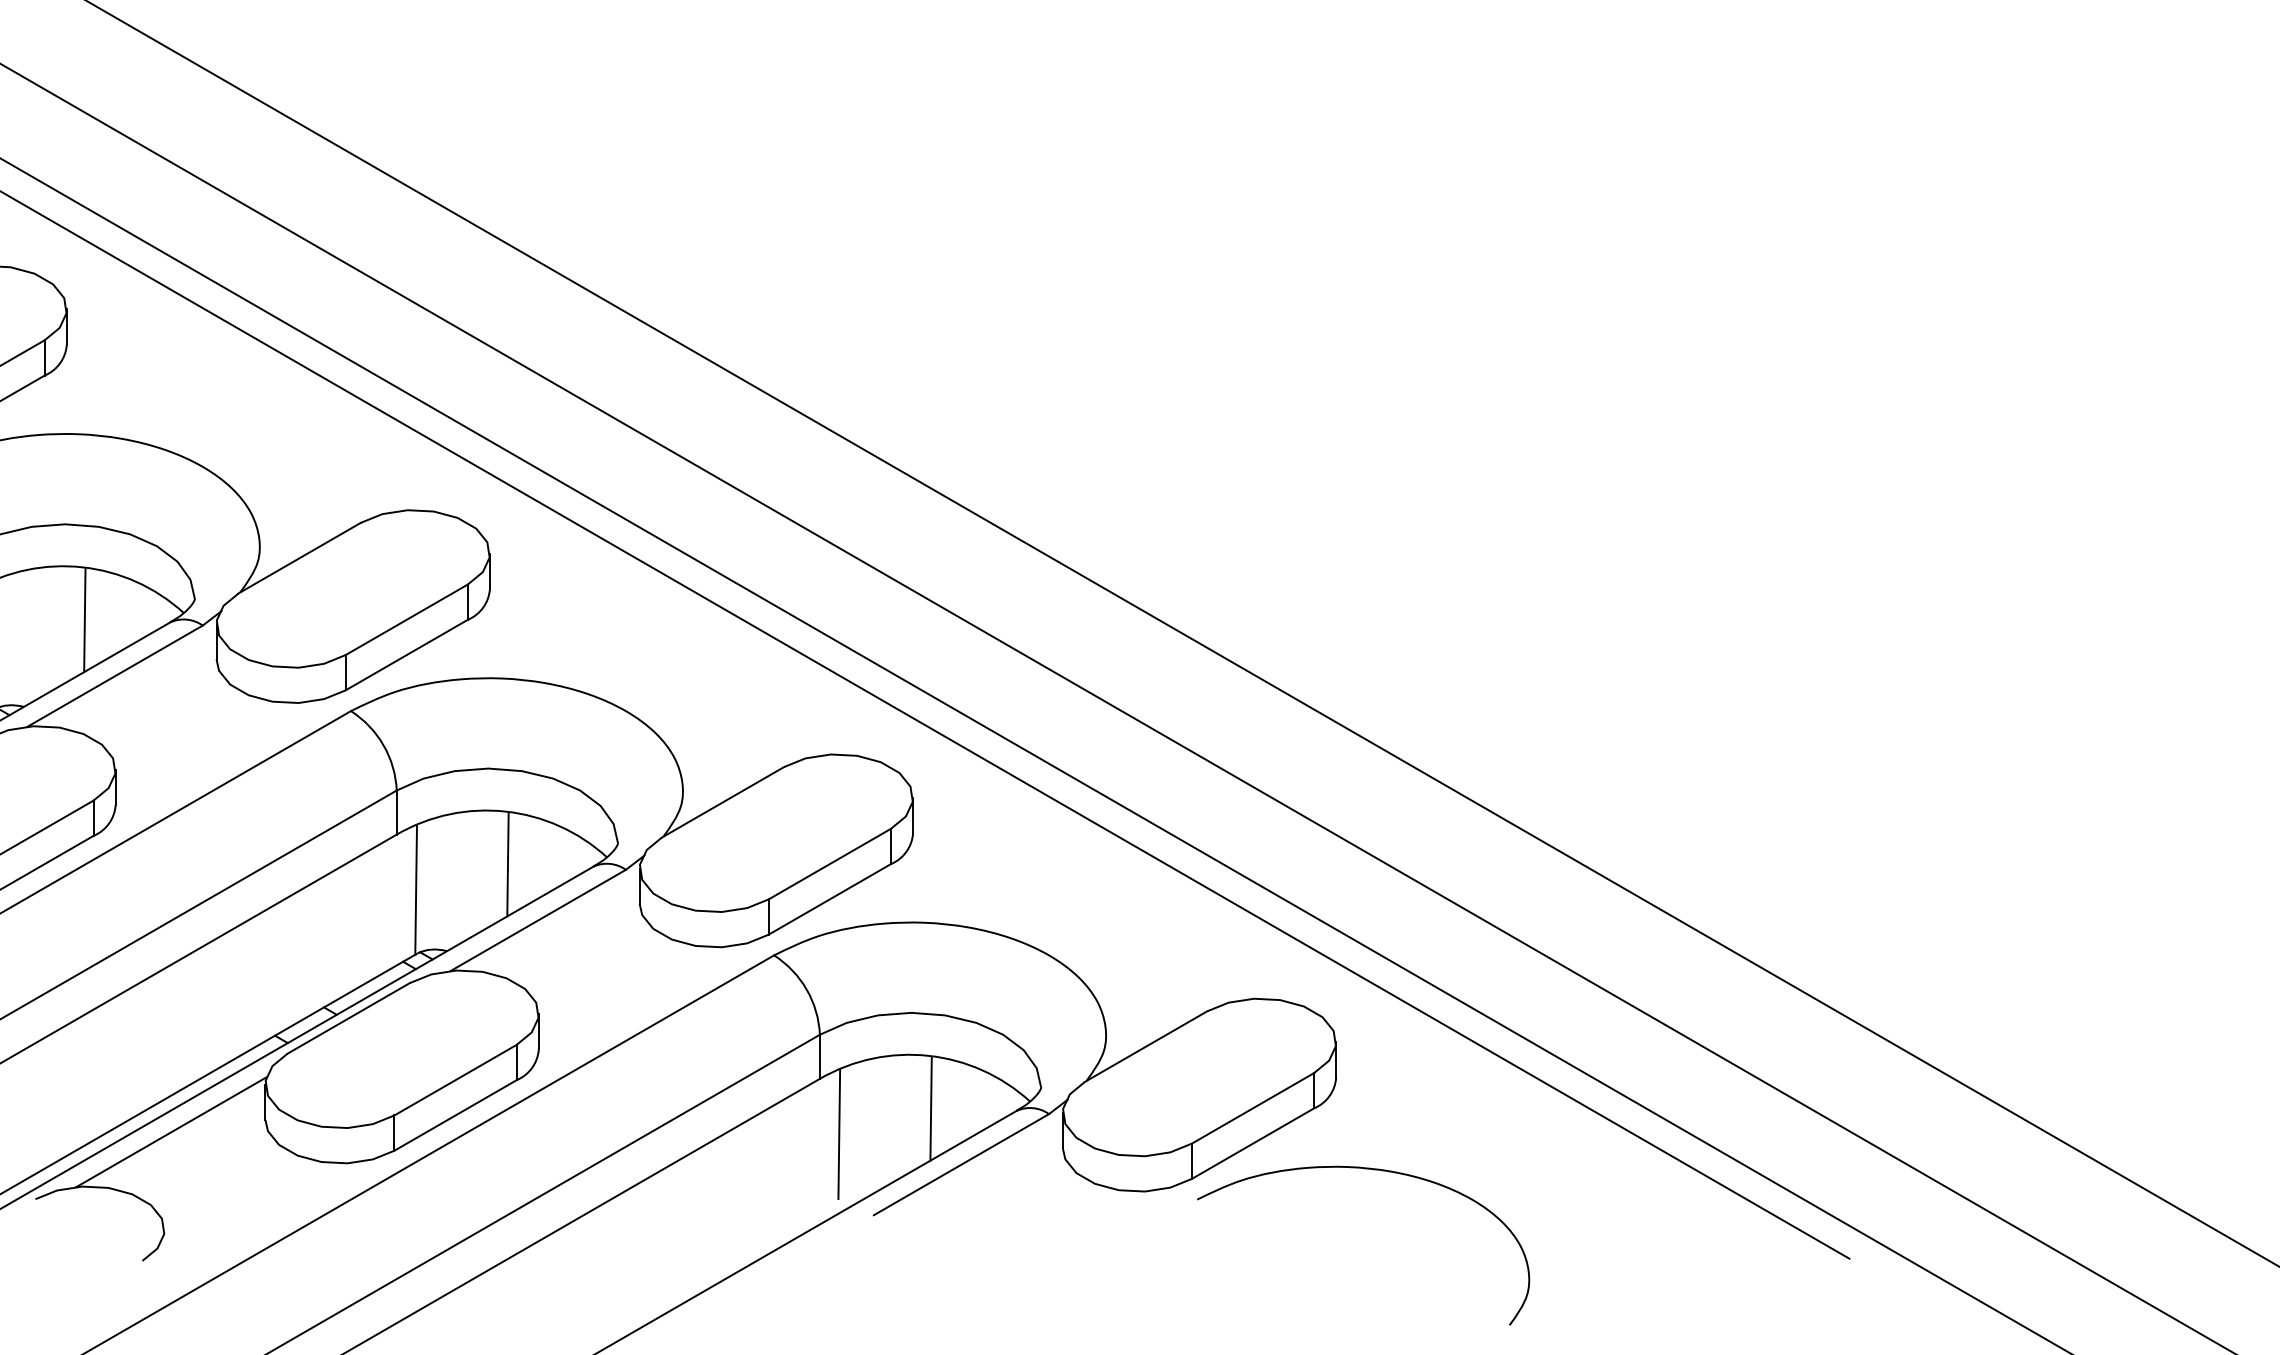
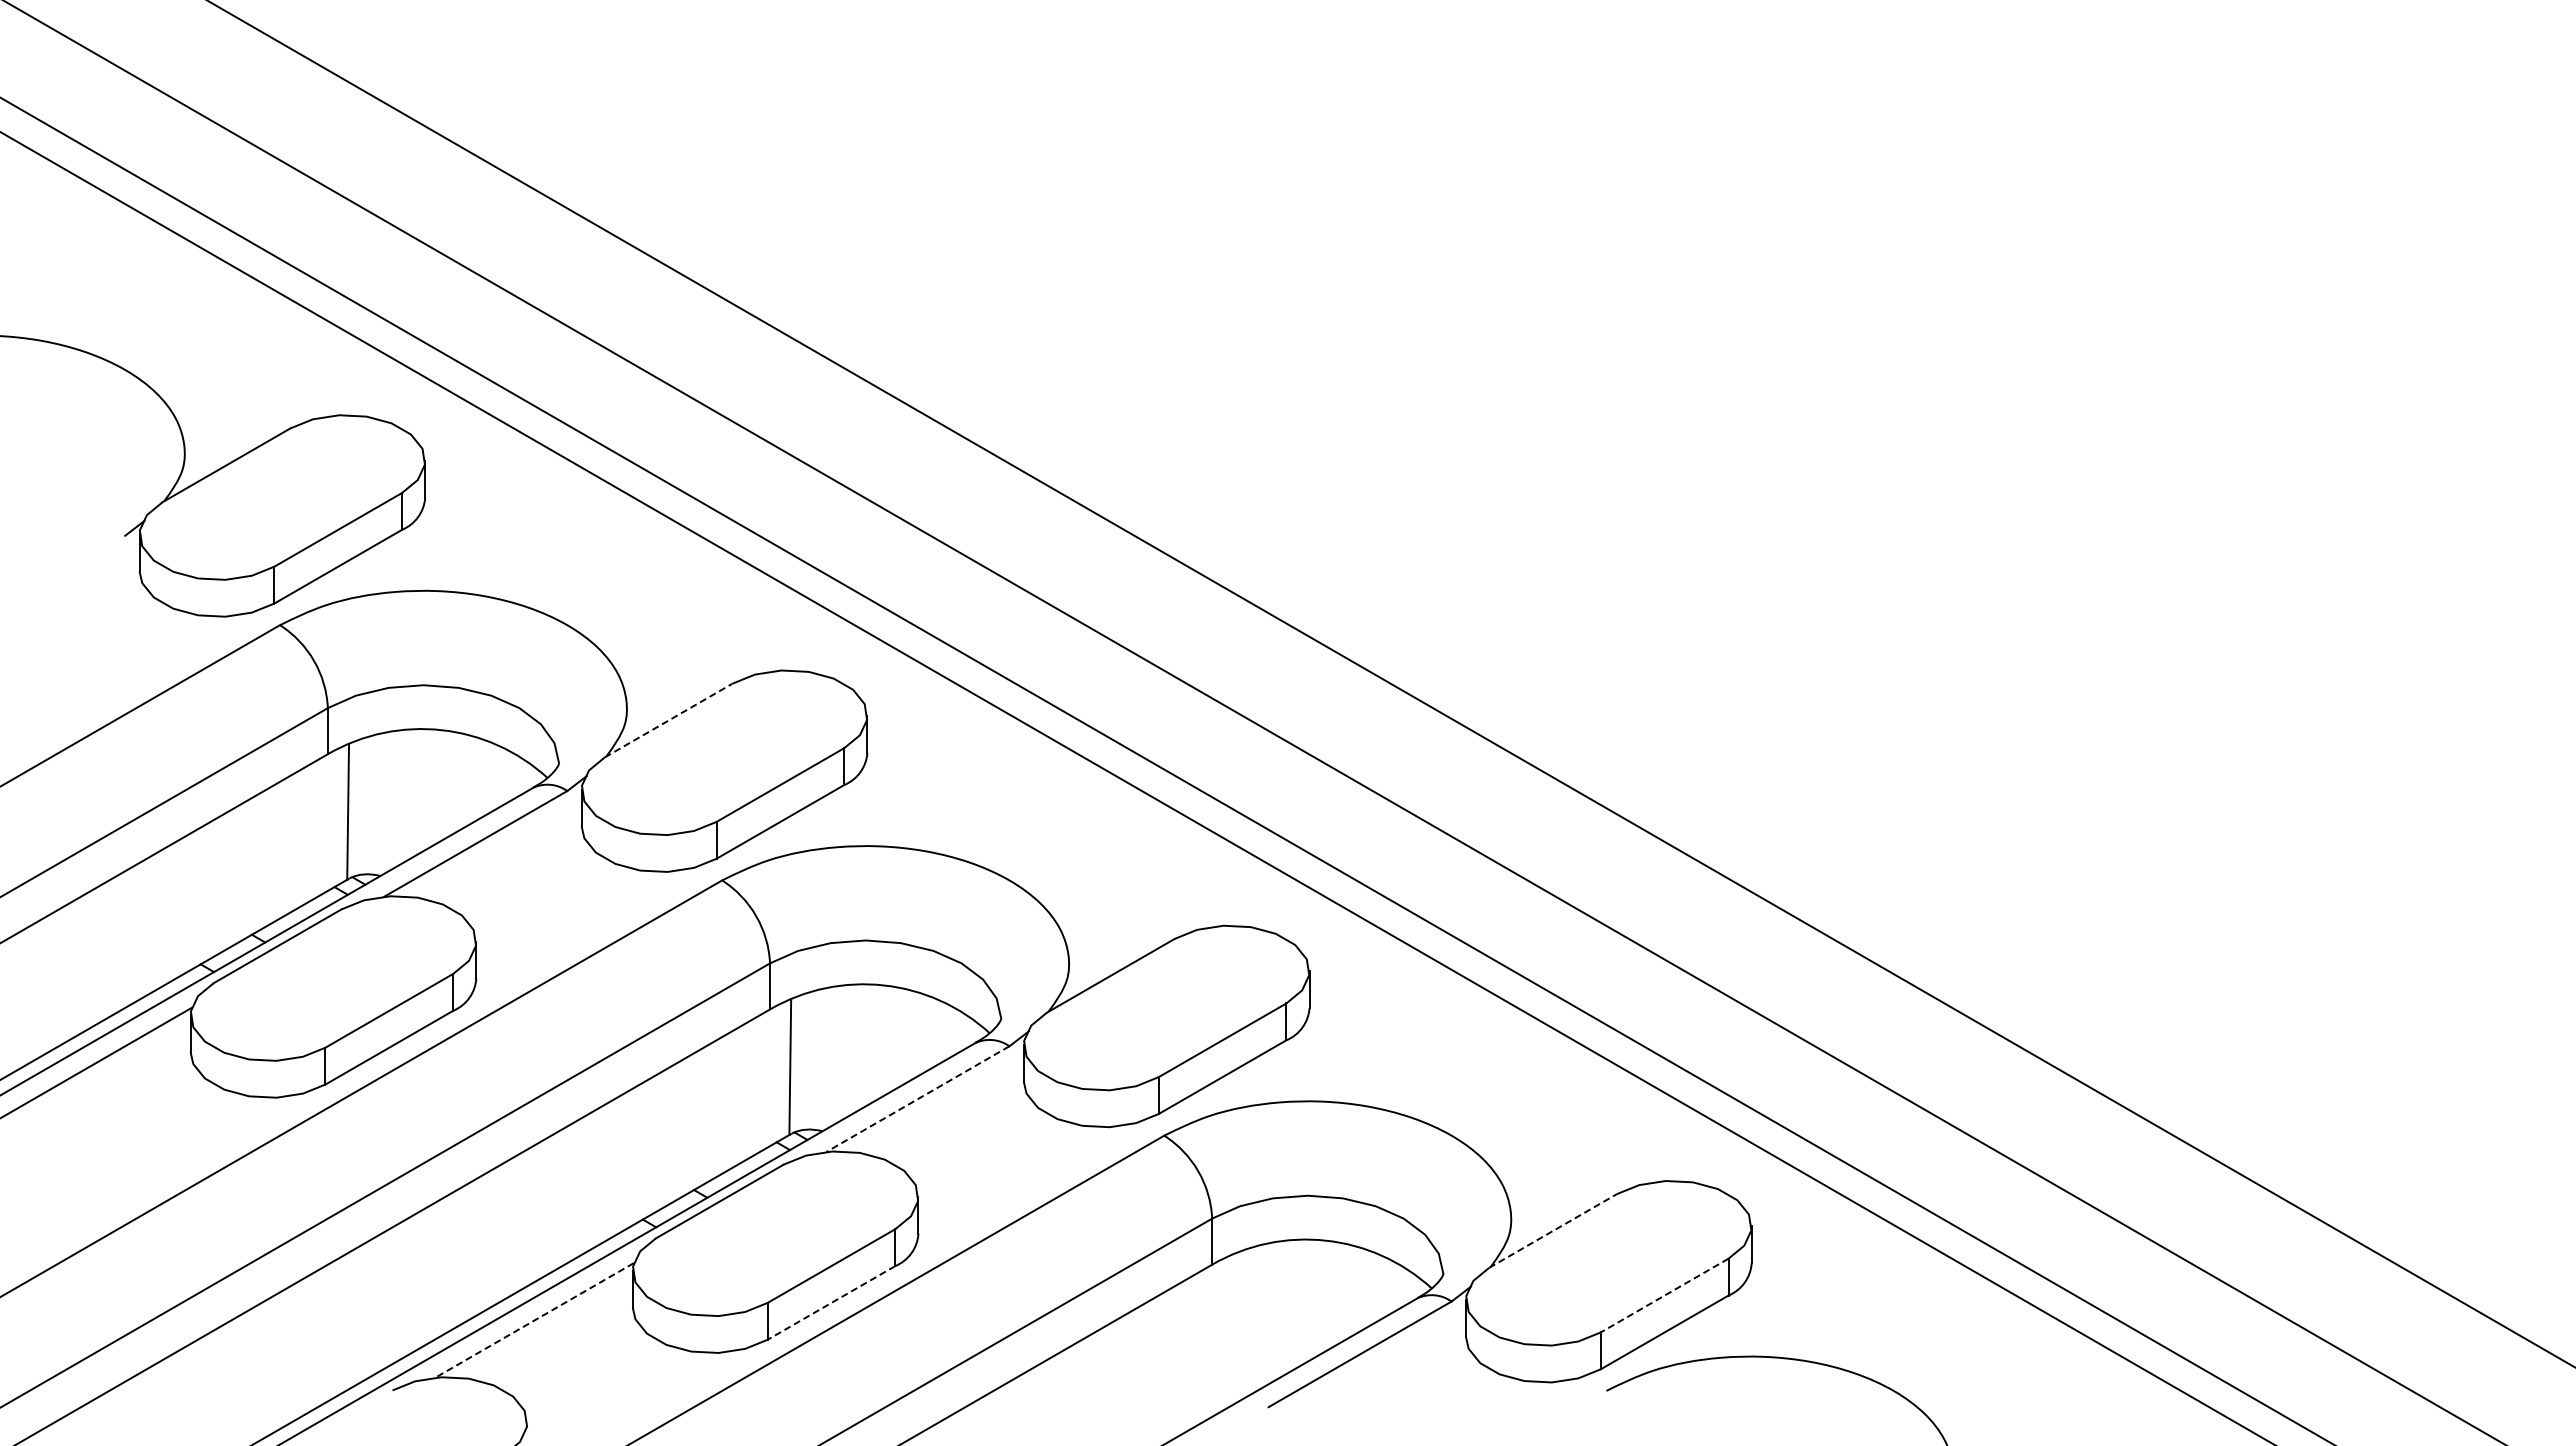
line: (299, 558) -> (668, 720), solid -> dashed
line: (84, 620) -> (443, 785), removed
line: (507, 864) -> (885, 1040), removed
line: (537, 920) -> (917, 1099), solid -> dashed
line: (1145, 1047) -> (1552, 1231), solid -> dashed
line: (1252, 1108) -> (1664, 1295), solid -> dashed
line: (931, 1109) -> (1328, 1296), removed
line: (455, 1115) -> (831, 1302), solid -> dashed
line: (171, 1132) -> (534, 1320), solid -> dashed
line: (839, 1134) -> (1232, 1322), removed

